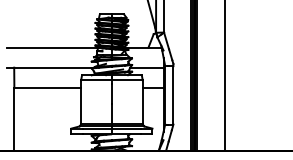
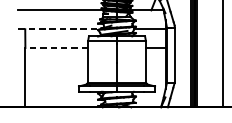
line: (50, 67) -> (59, 29), solid -> dashed
line: (47, 87) -> (56, 47), solid -> dashed

